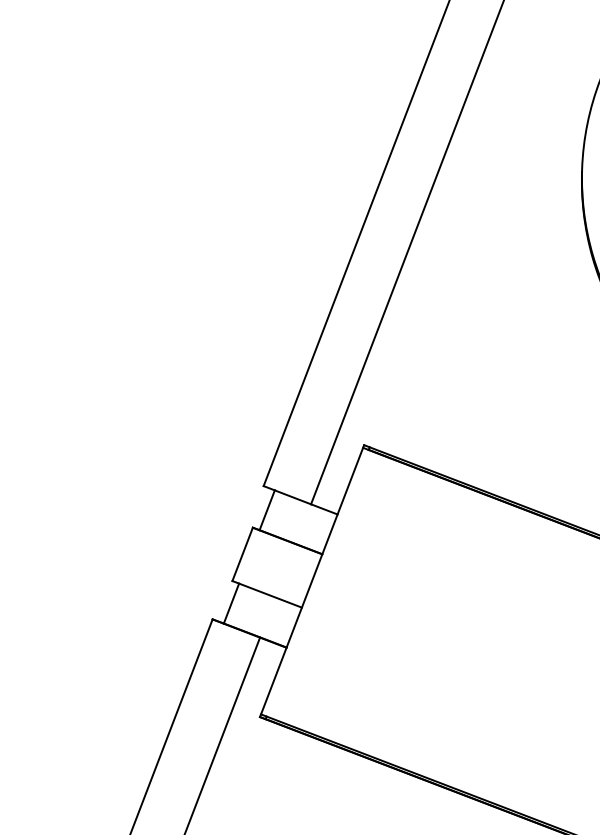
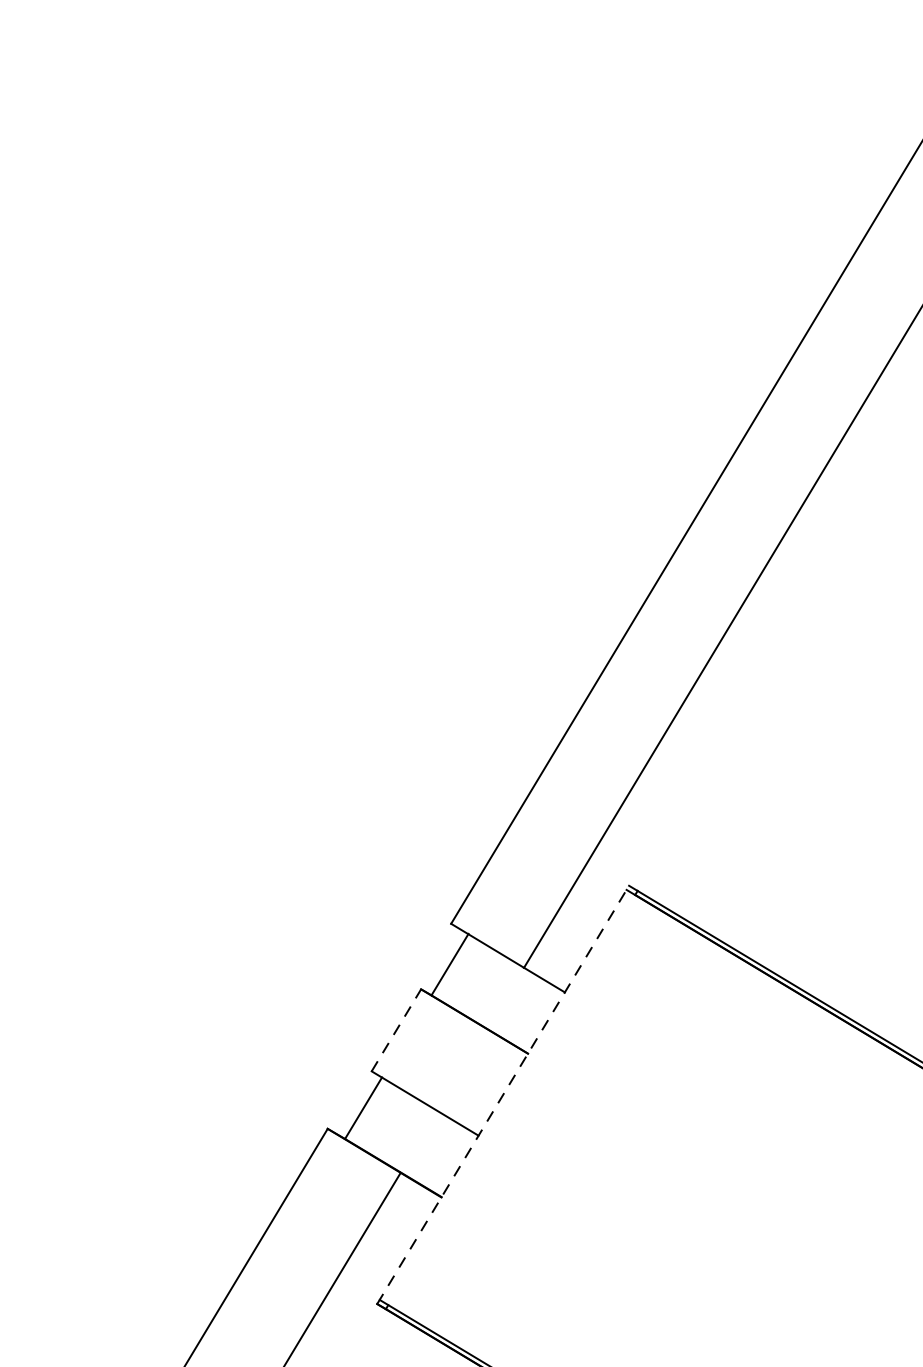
line: (242, 554) -> (396, 1030), solid -> dashed
line: (312, 581) -> (503, 1095), solid -> dashed

